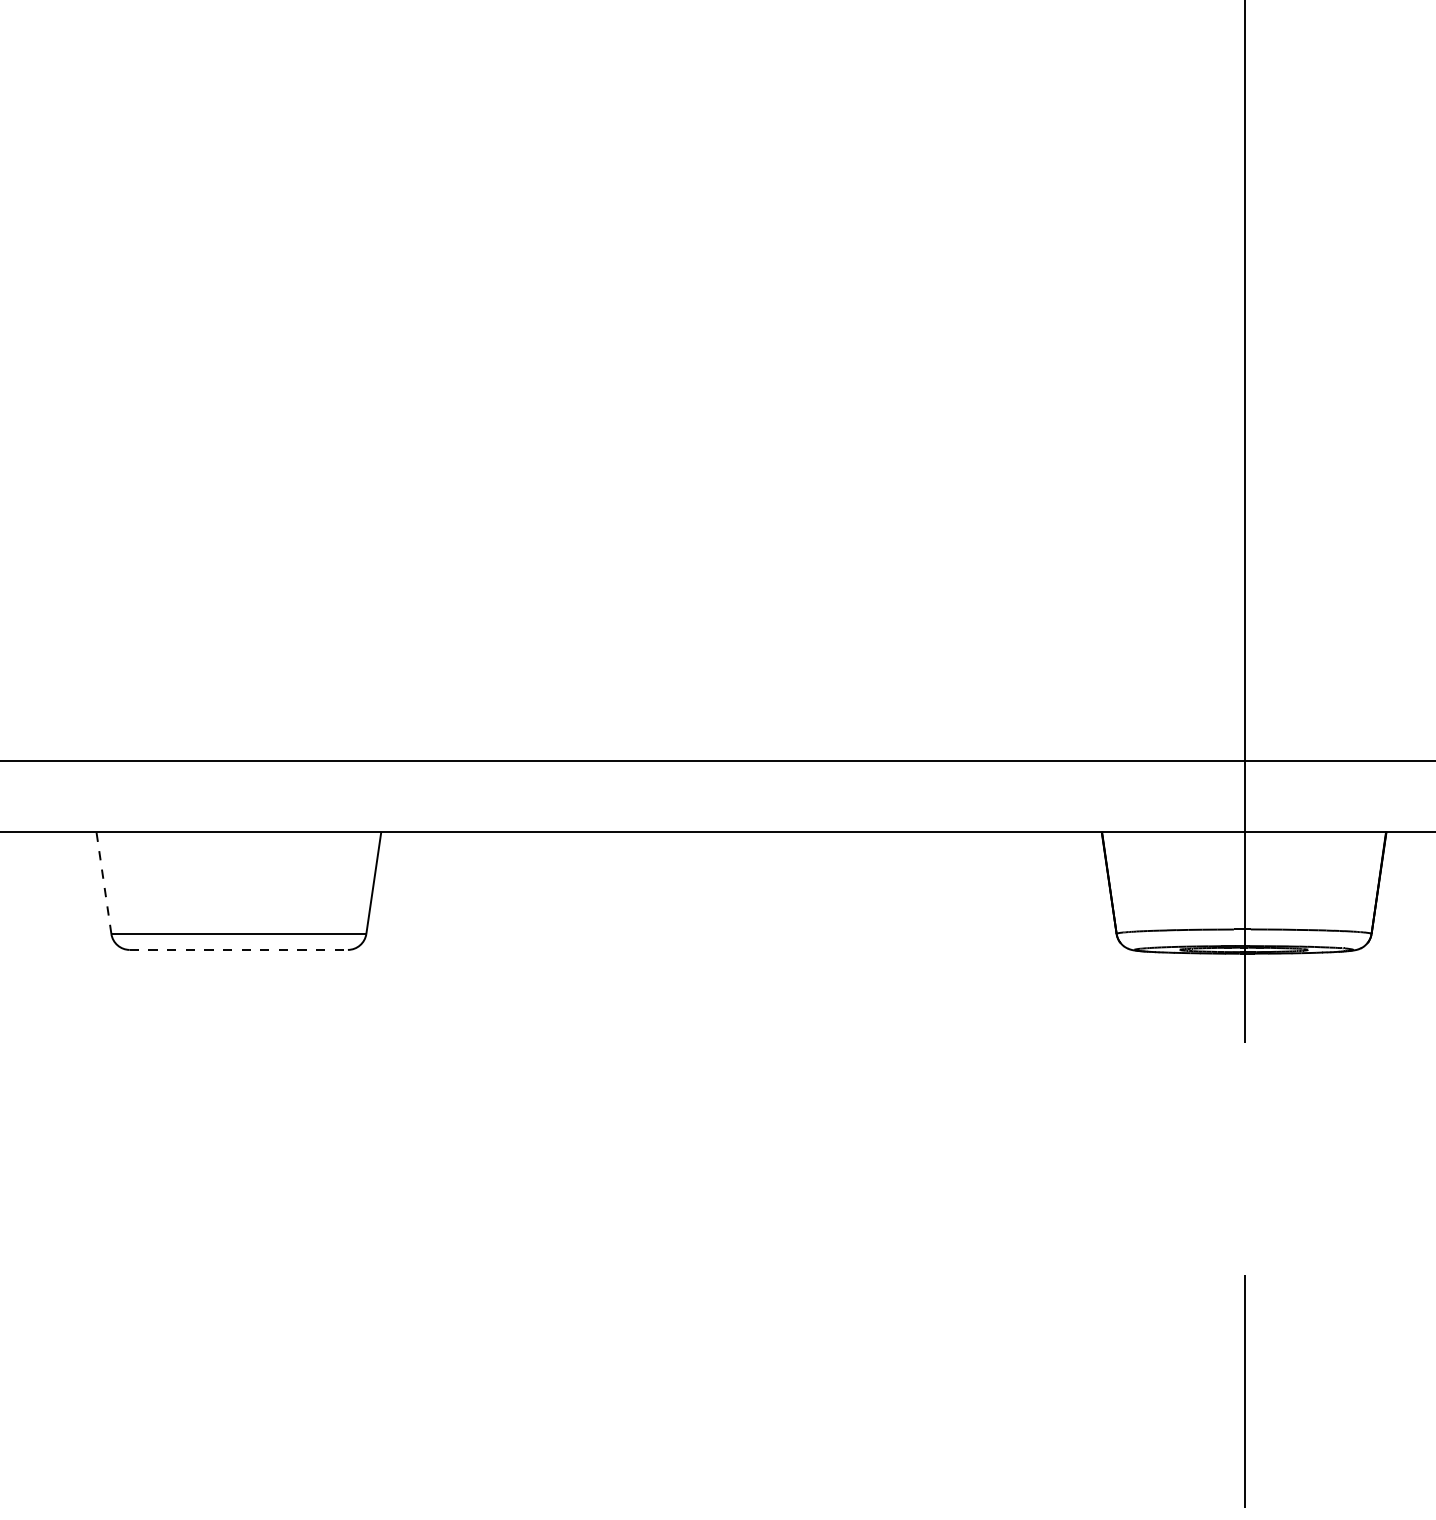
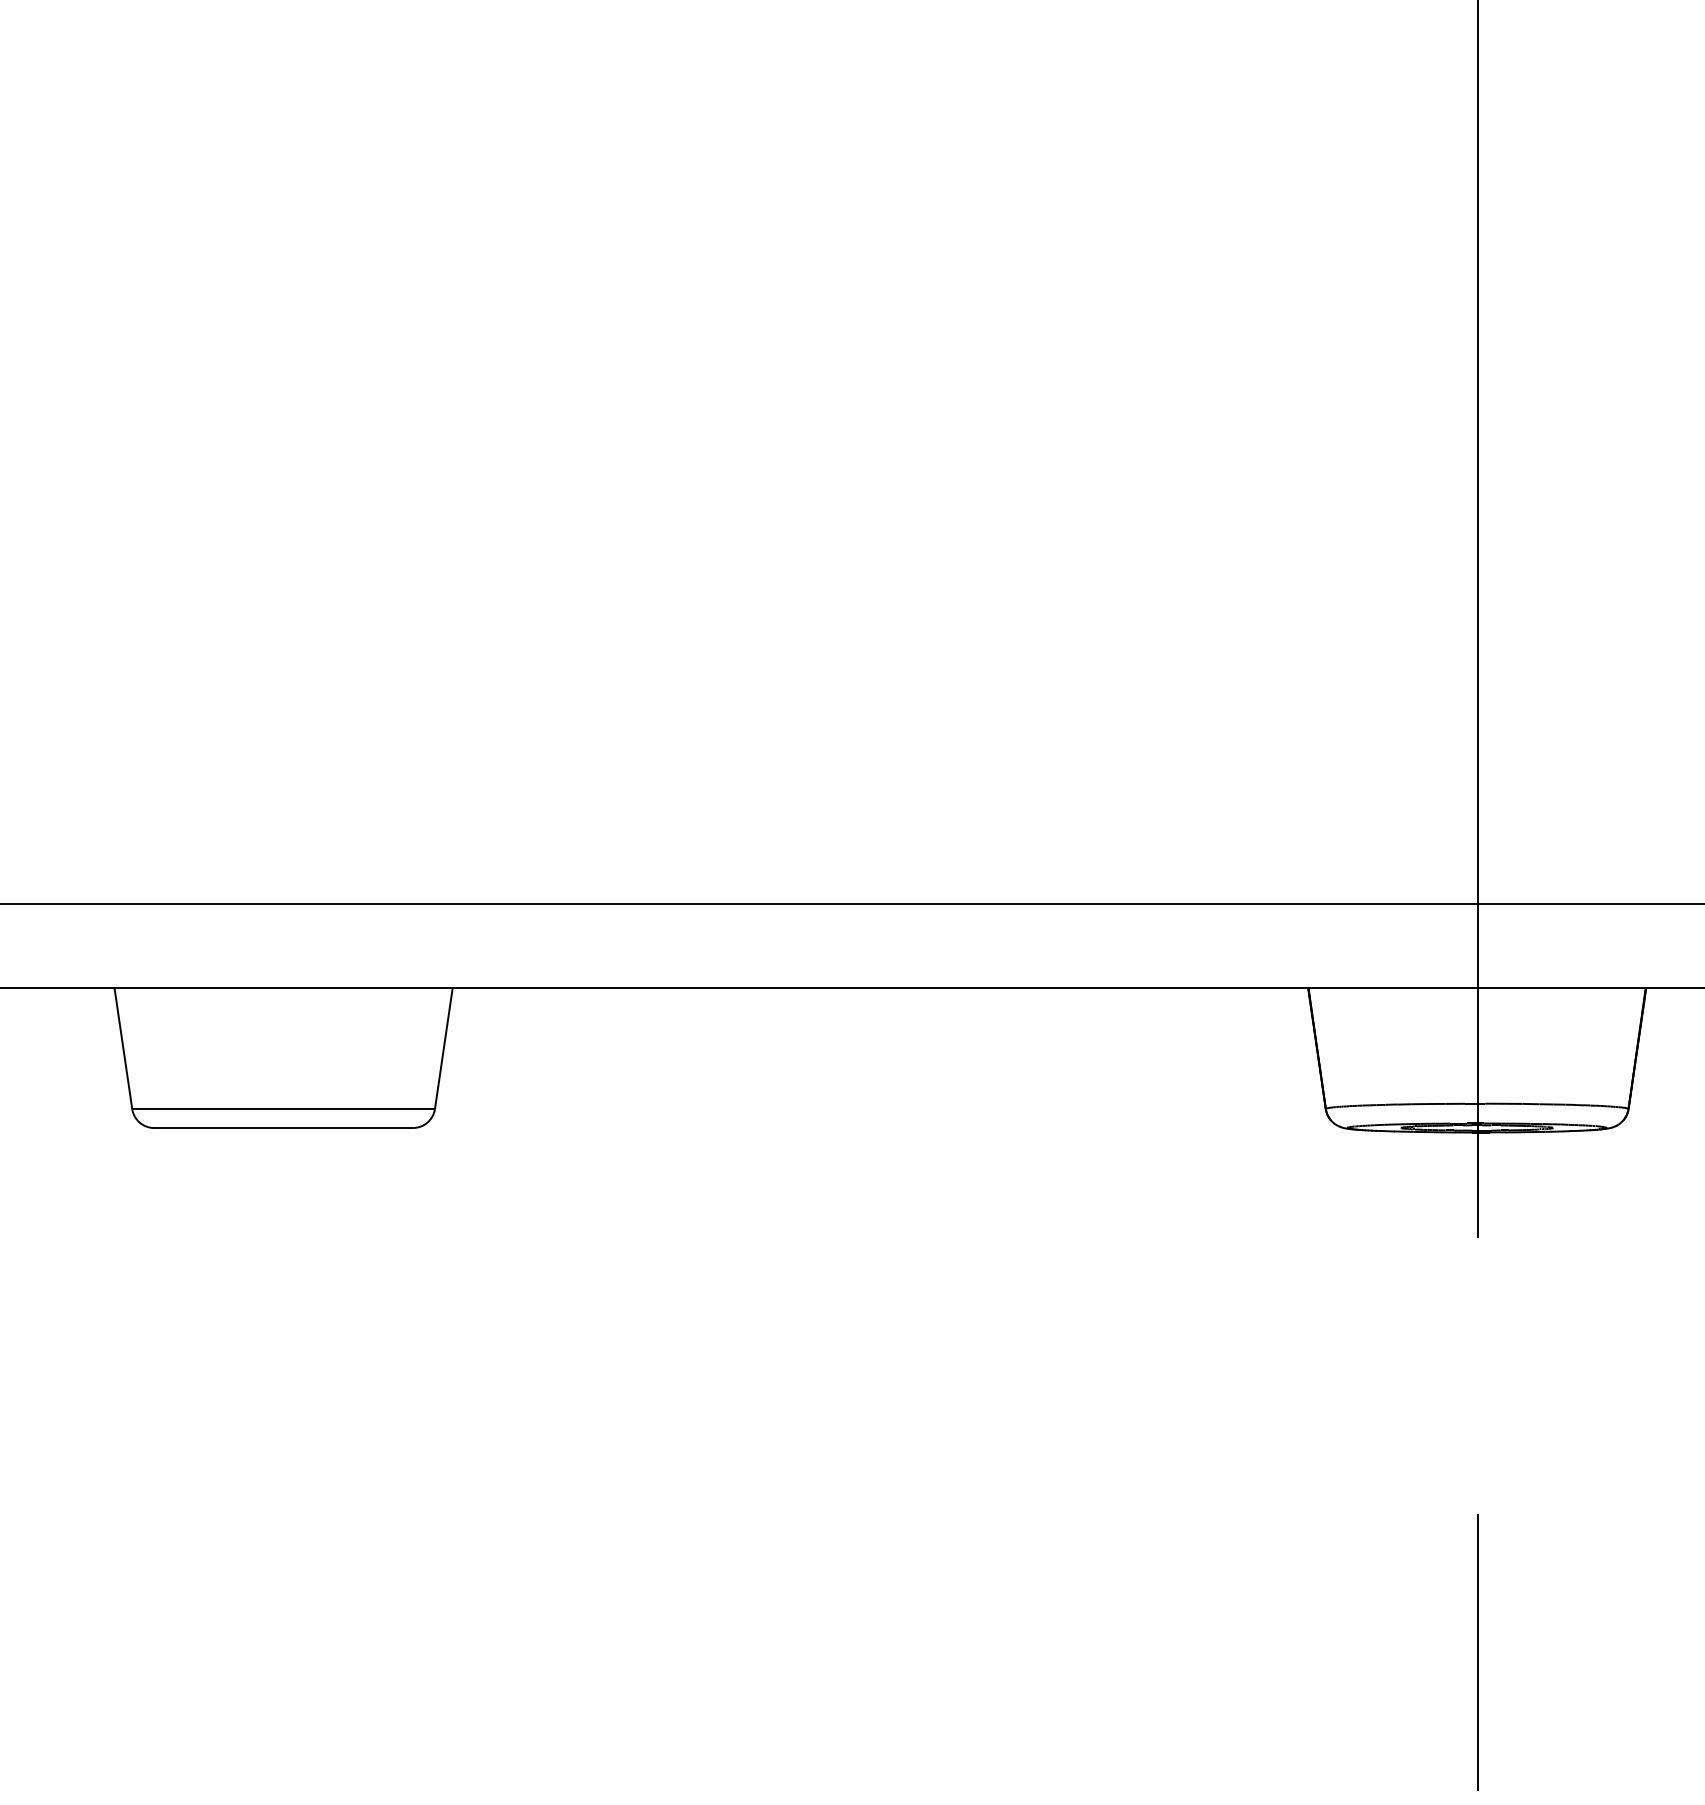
line: (104, 882) -> (123, 1047), dashed -> solid
line: (239, 950) -> (284, 1128), dashed -> solid

